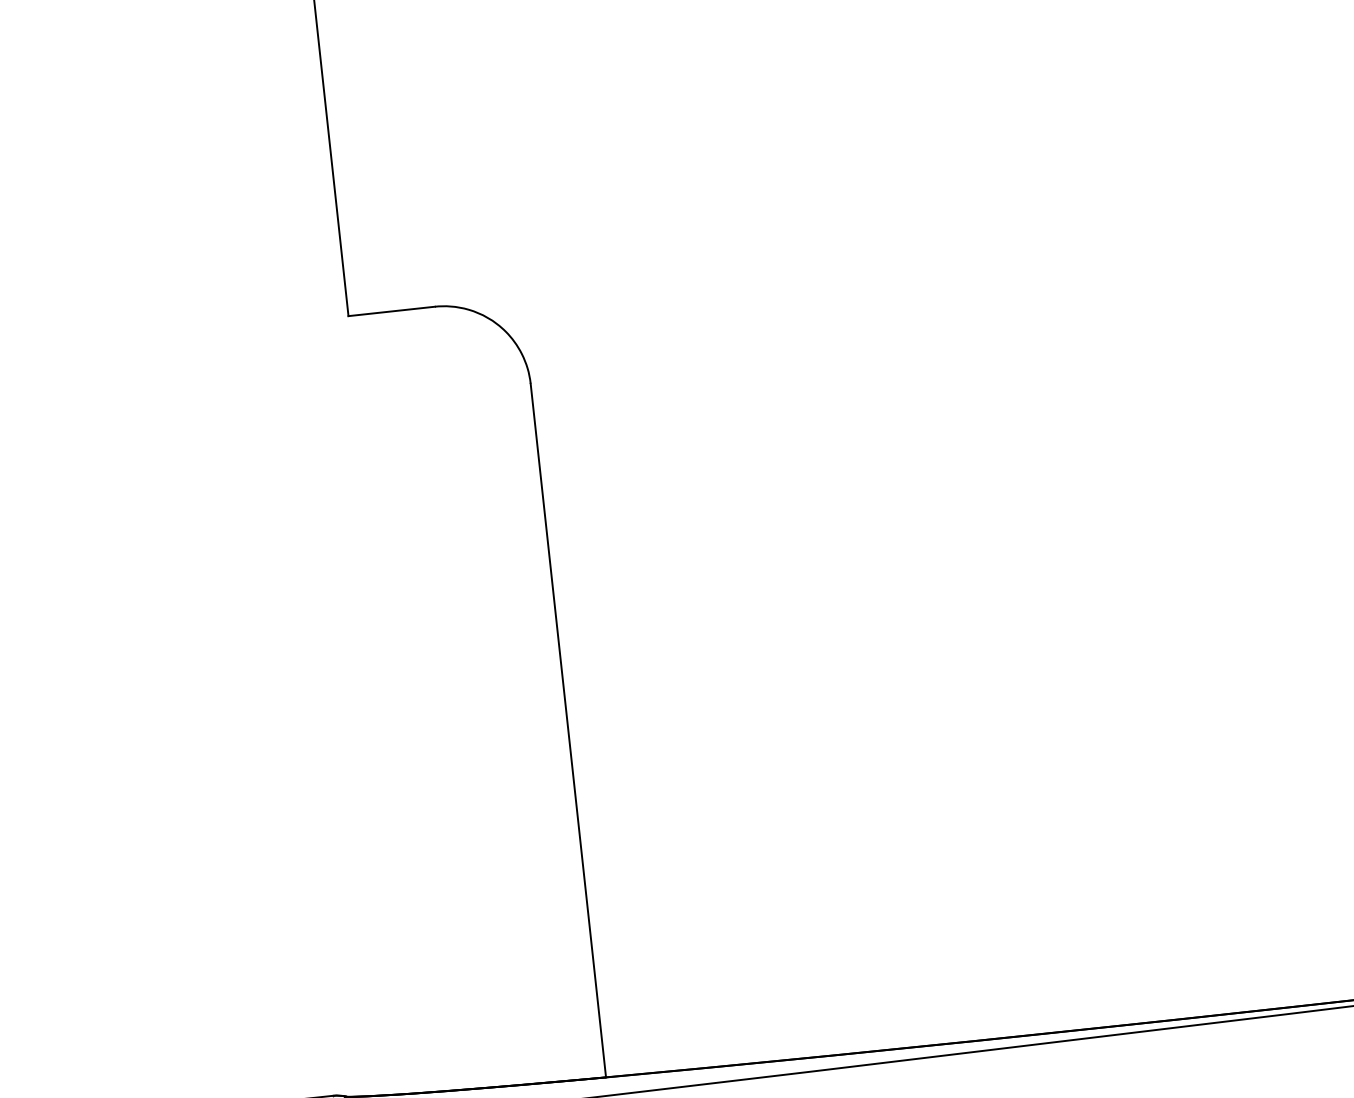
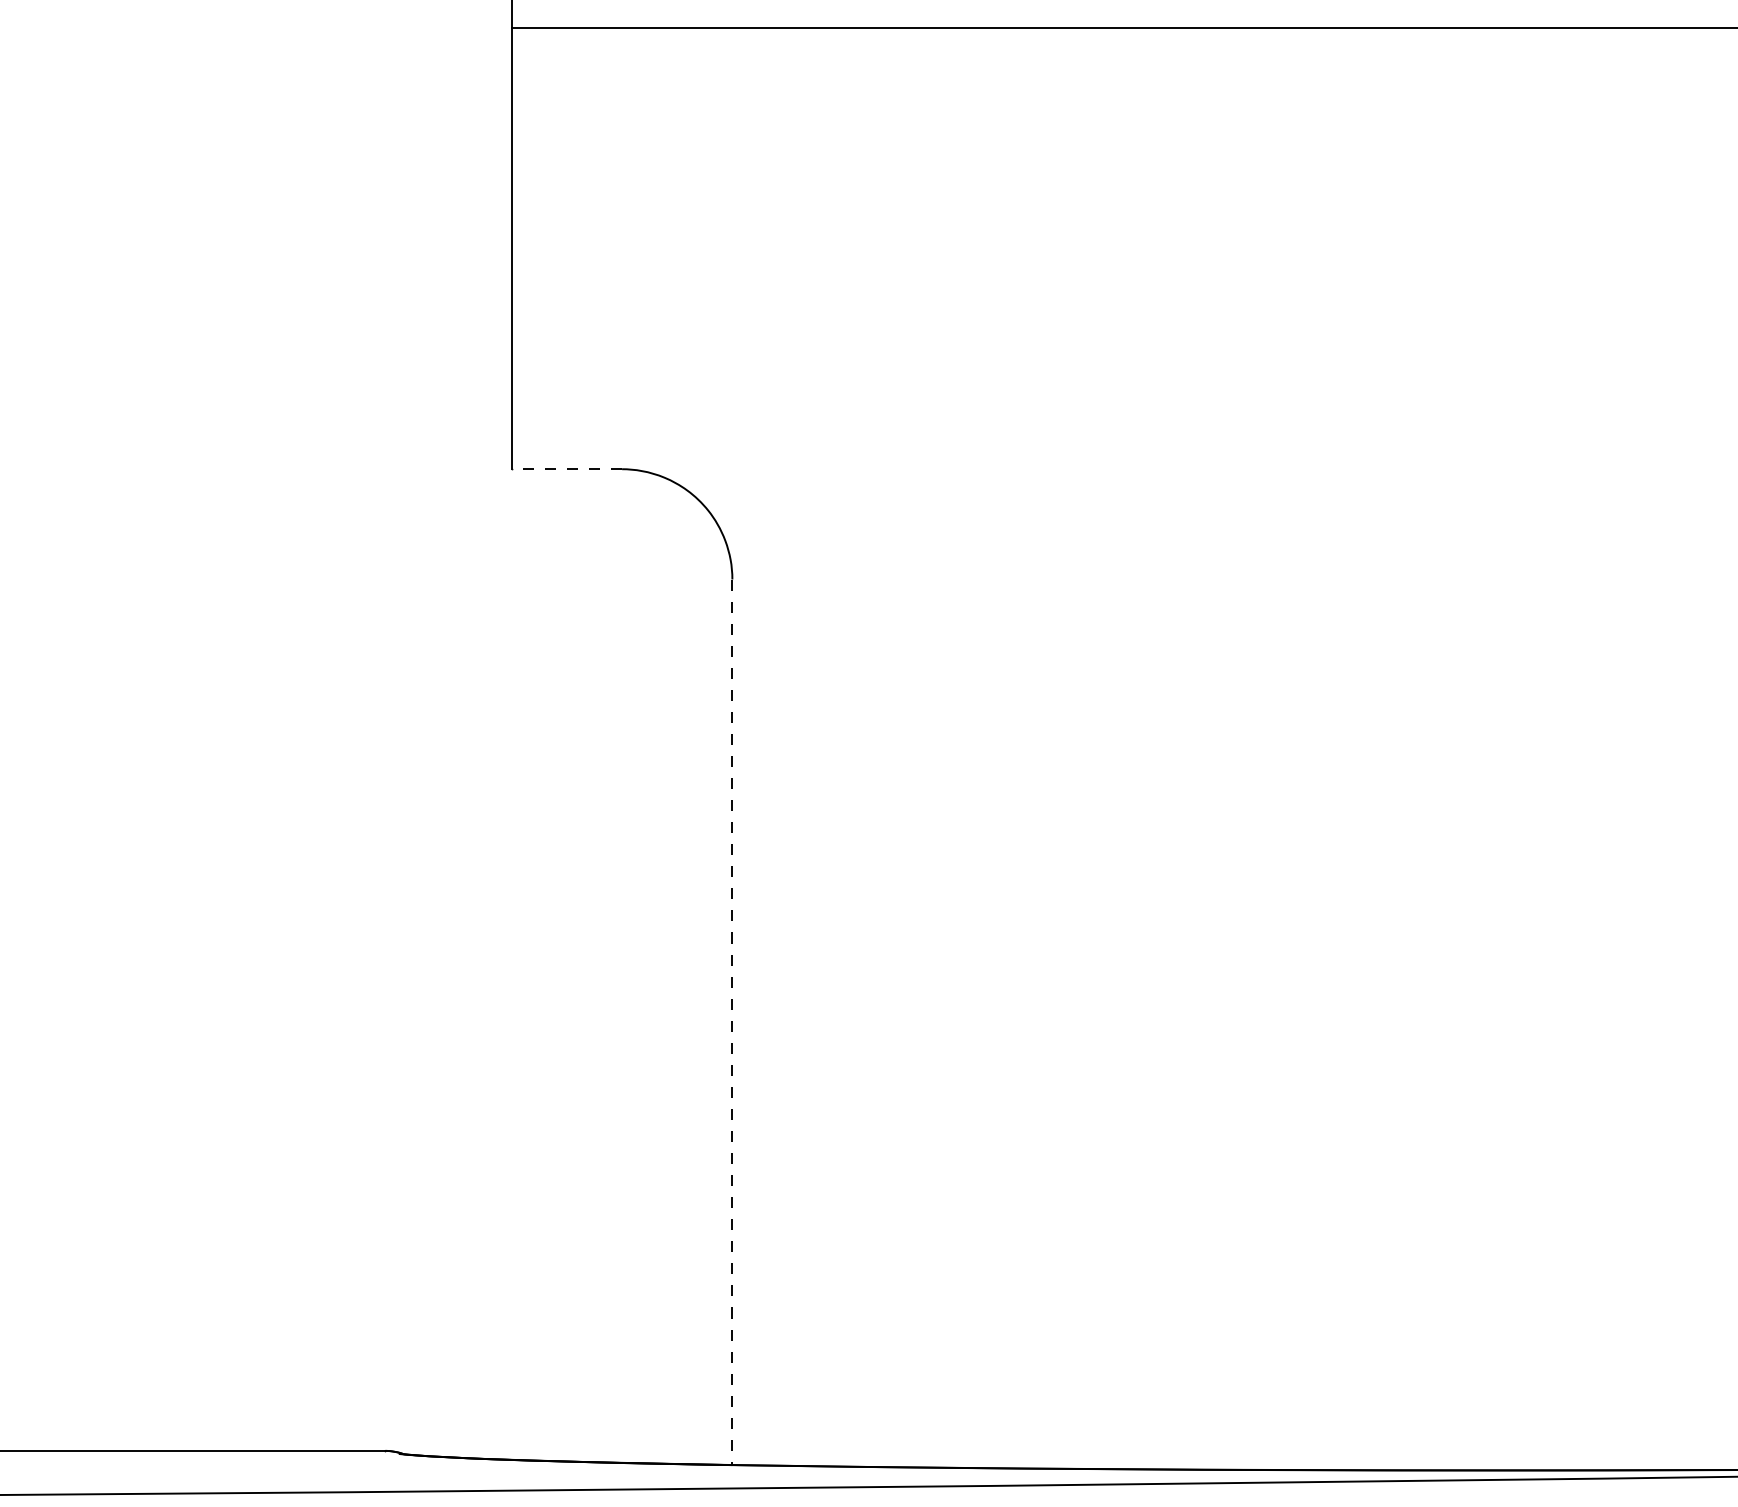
line: (391, 311) -> (566, 469), solid -> dashed
line: (568, 730) -> (732, 1022), solid -> dashed

